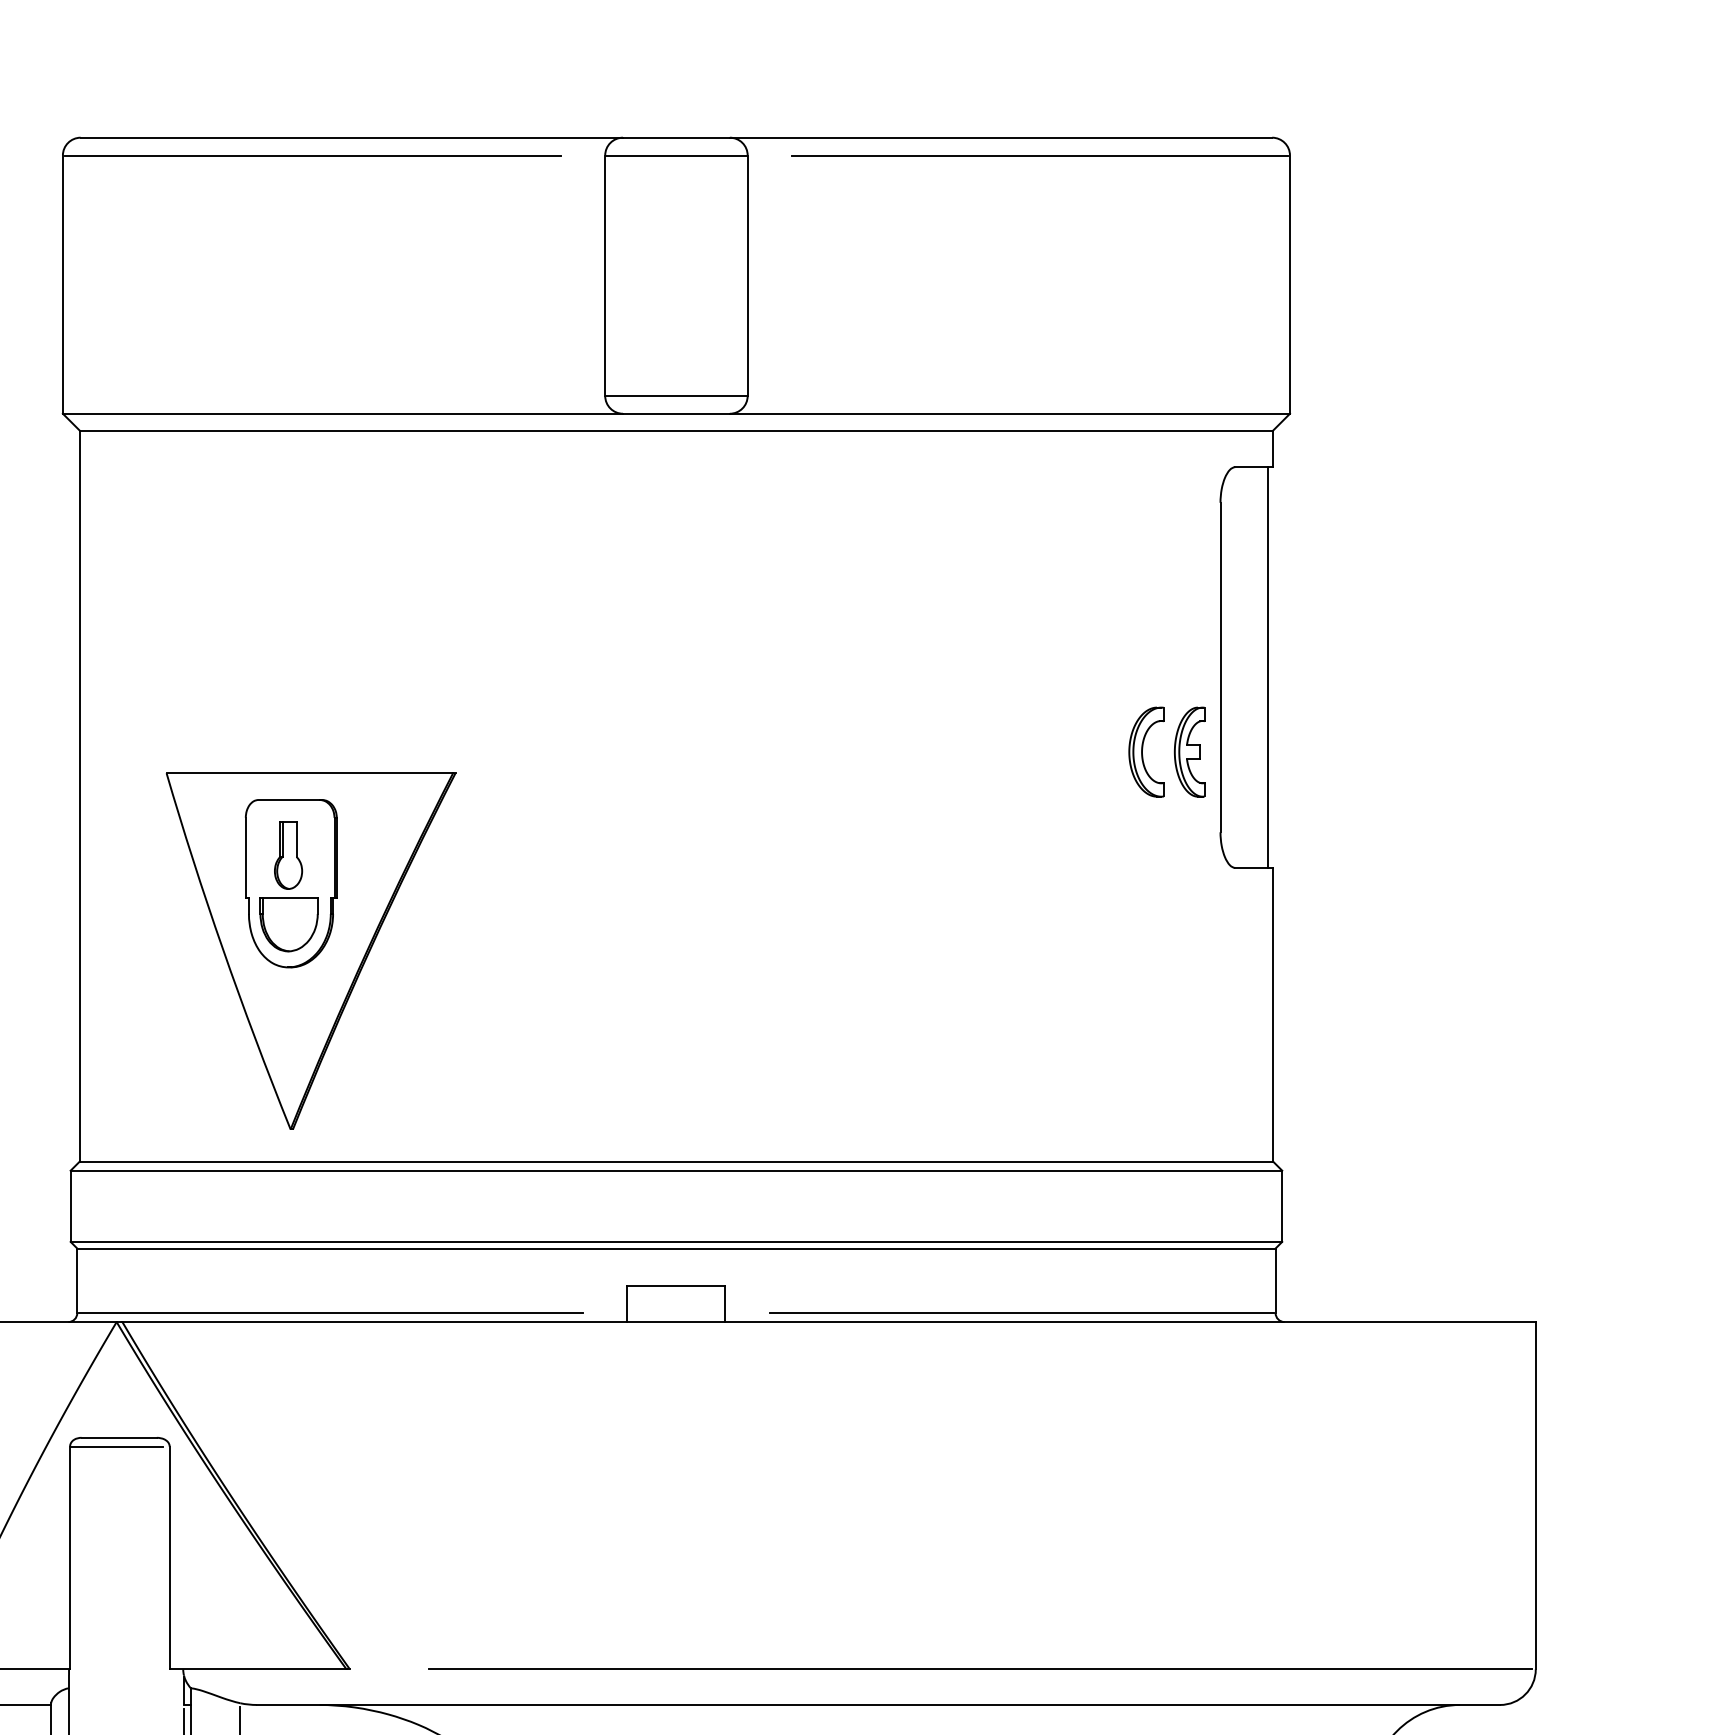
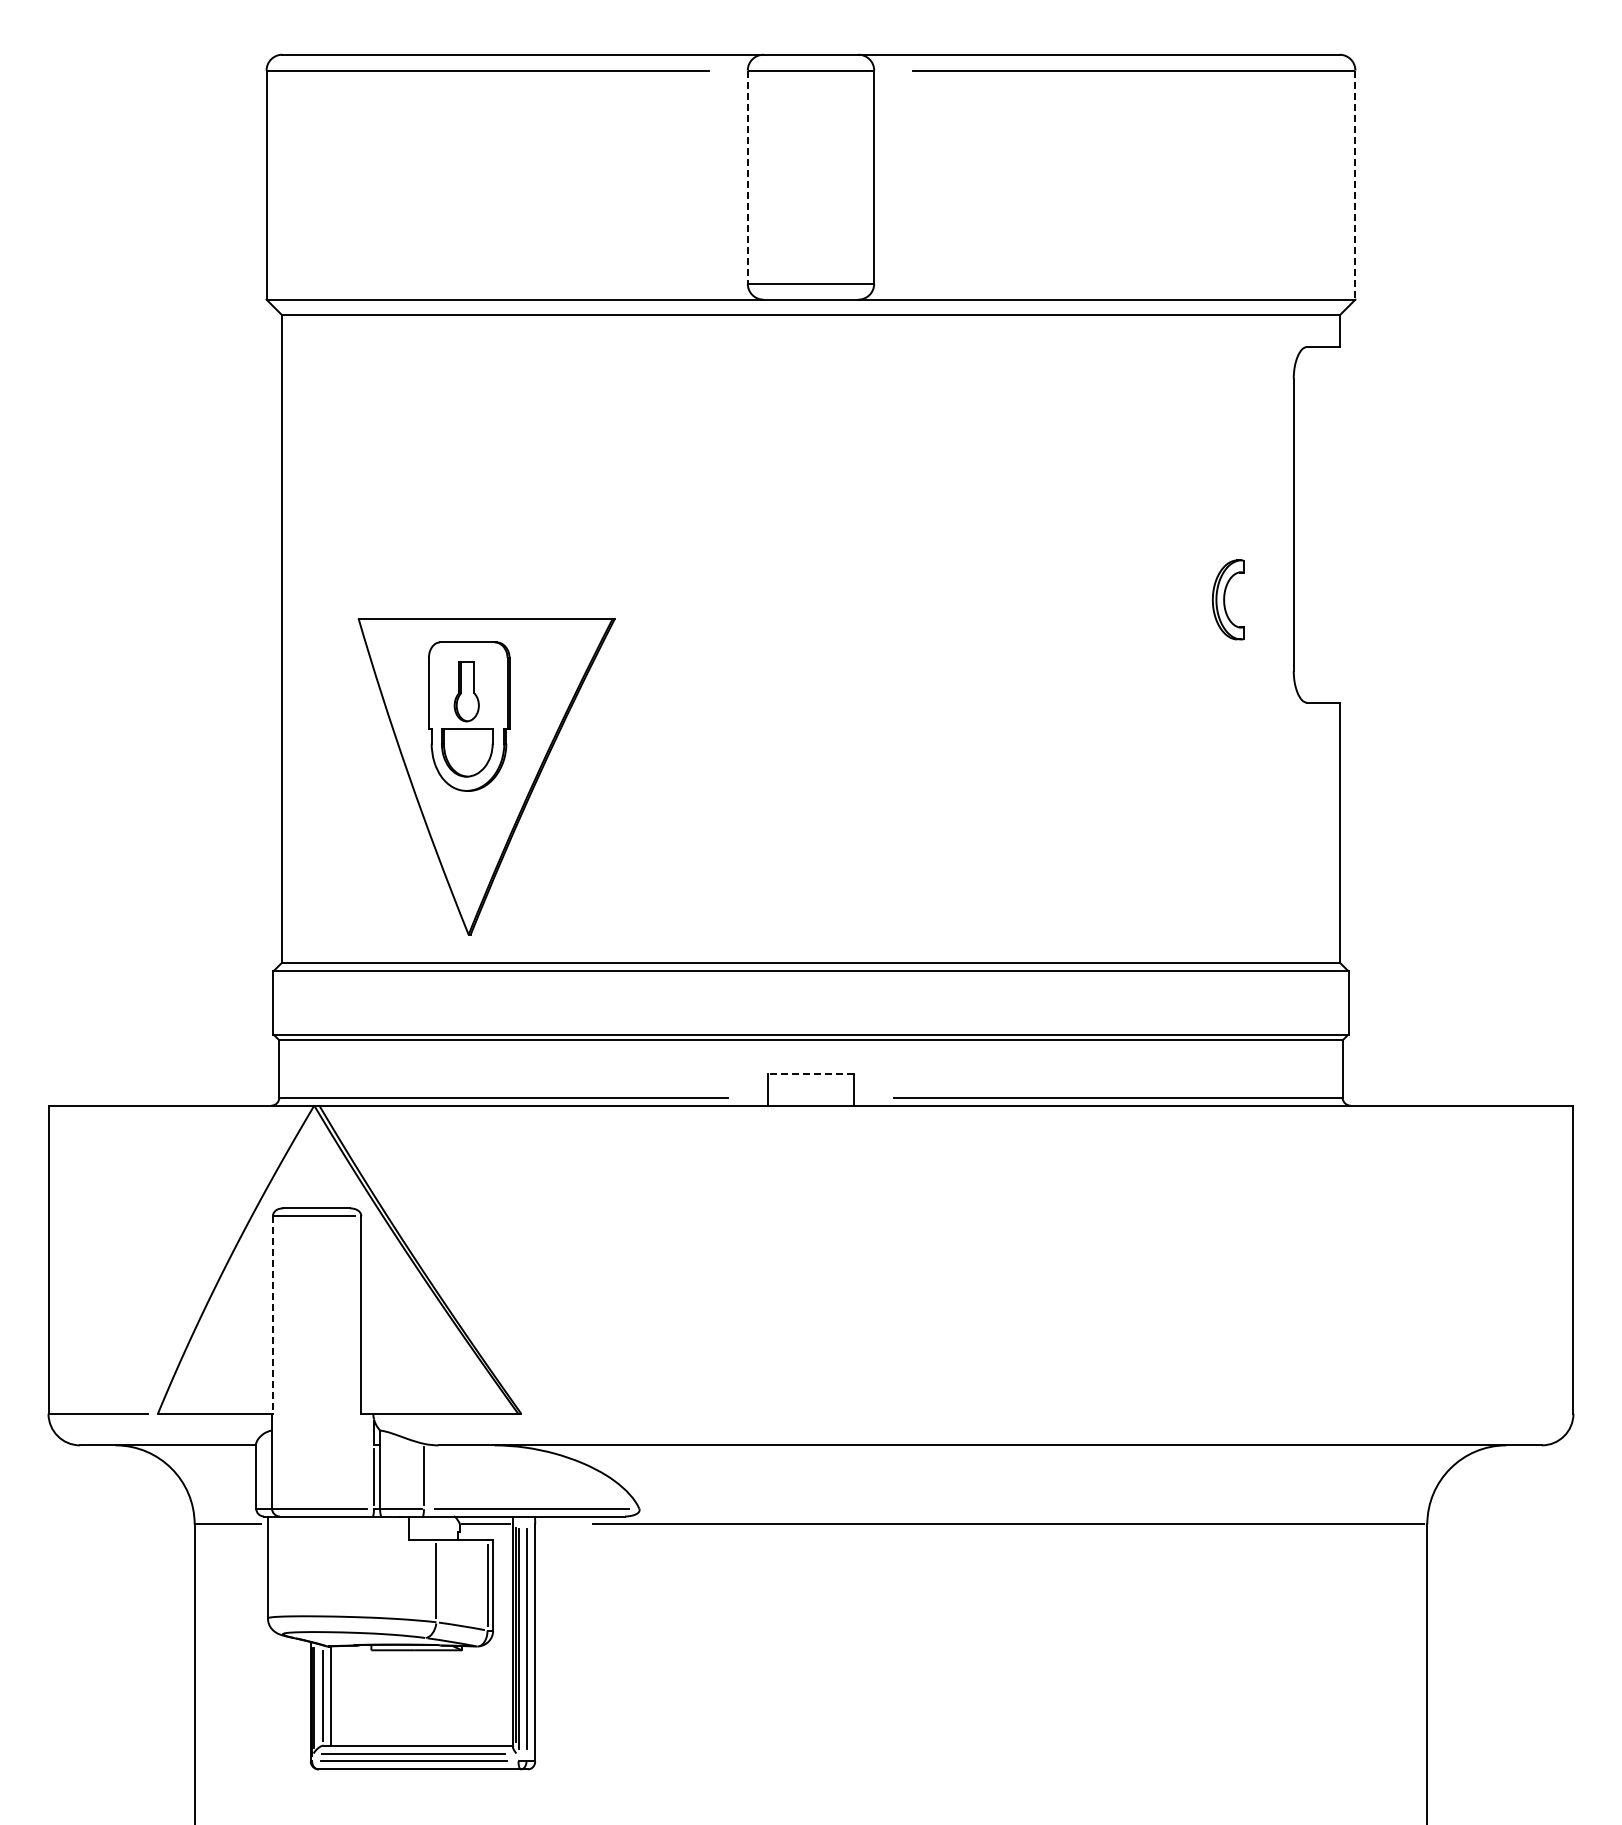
line: (604, 276) -> (747, 177), solid -> dashed
line: (1290, 285) -> (1355, 185), solid -> dashed
line: (1267, 667) -> (1335, 524), removed
part: (1189, 751) -> (1266, 599), removed
line: (675, 1286) -> (810, 1074), solid -> dashed
line: (69, 1558) -> (272, 1315), solid -> dashed
line: (980, 1669) -> (1080, 1413), removed

